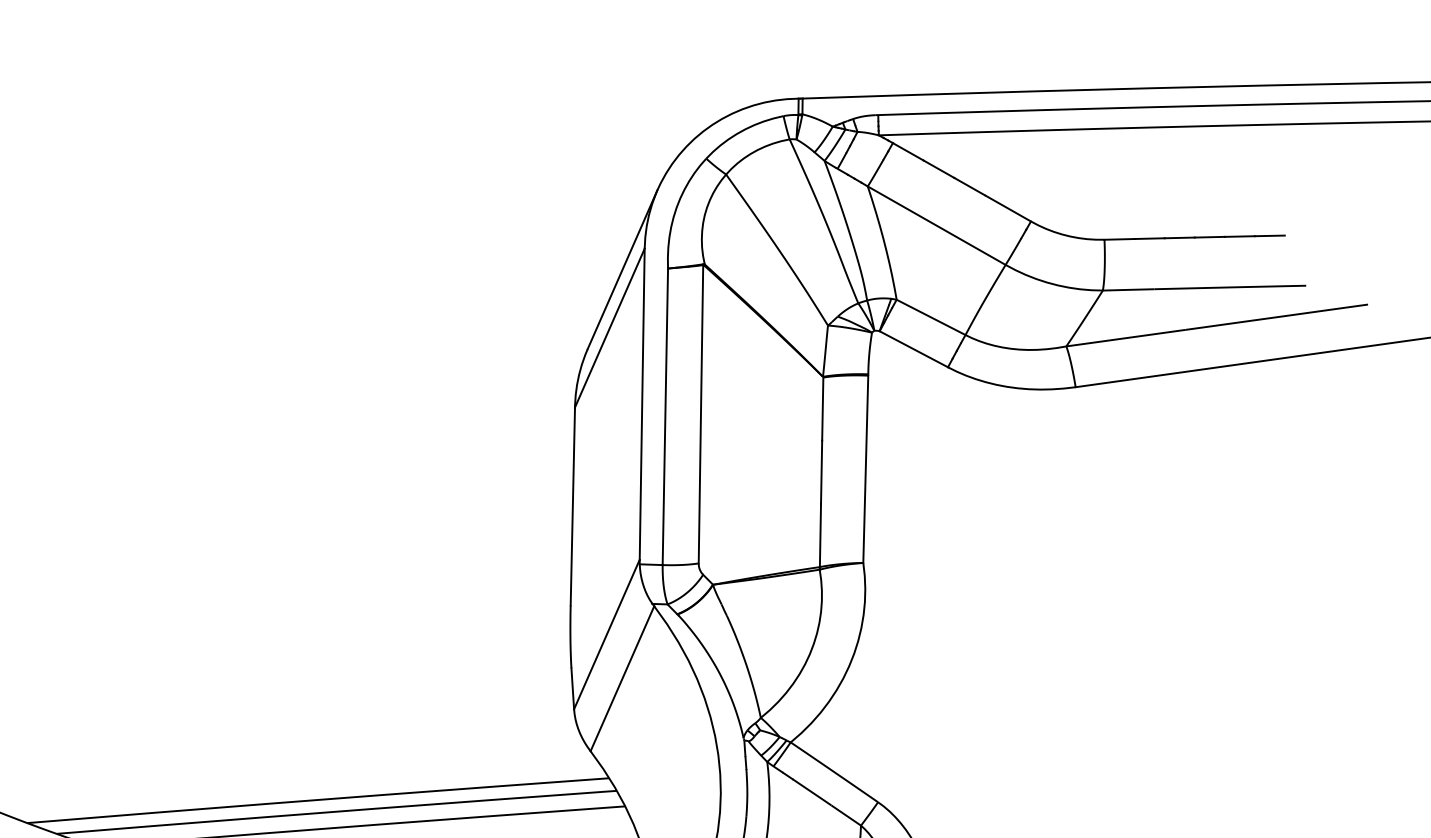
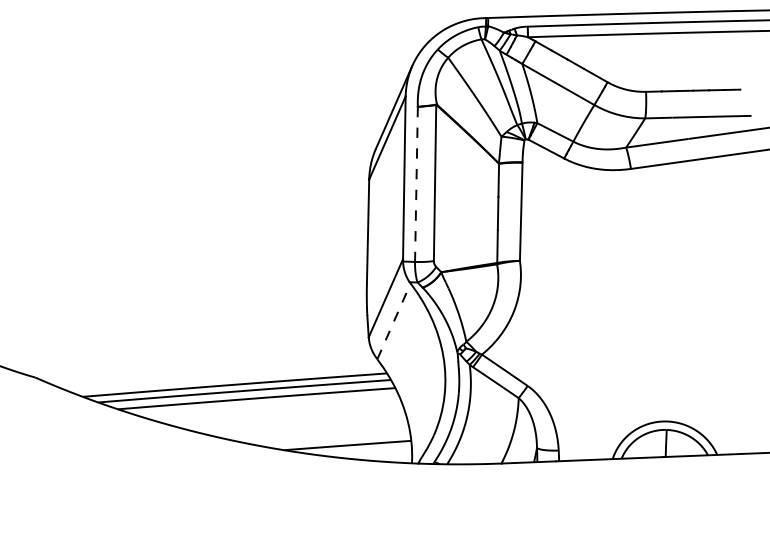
line: (665, 416) -> (416, 184), solid -> dashed
line: (623, 677) -> (394, 320), solid -> dashed

